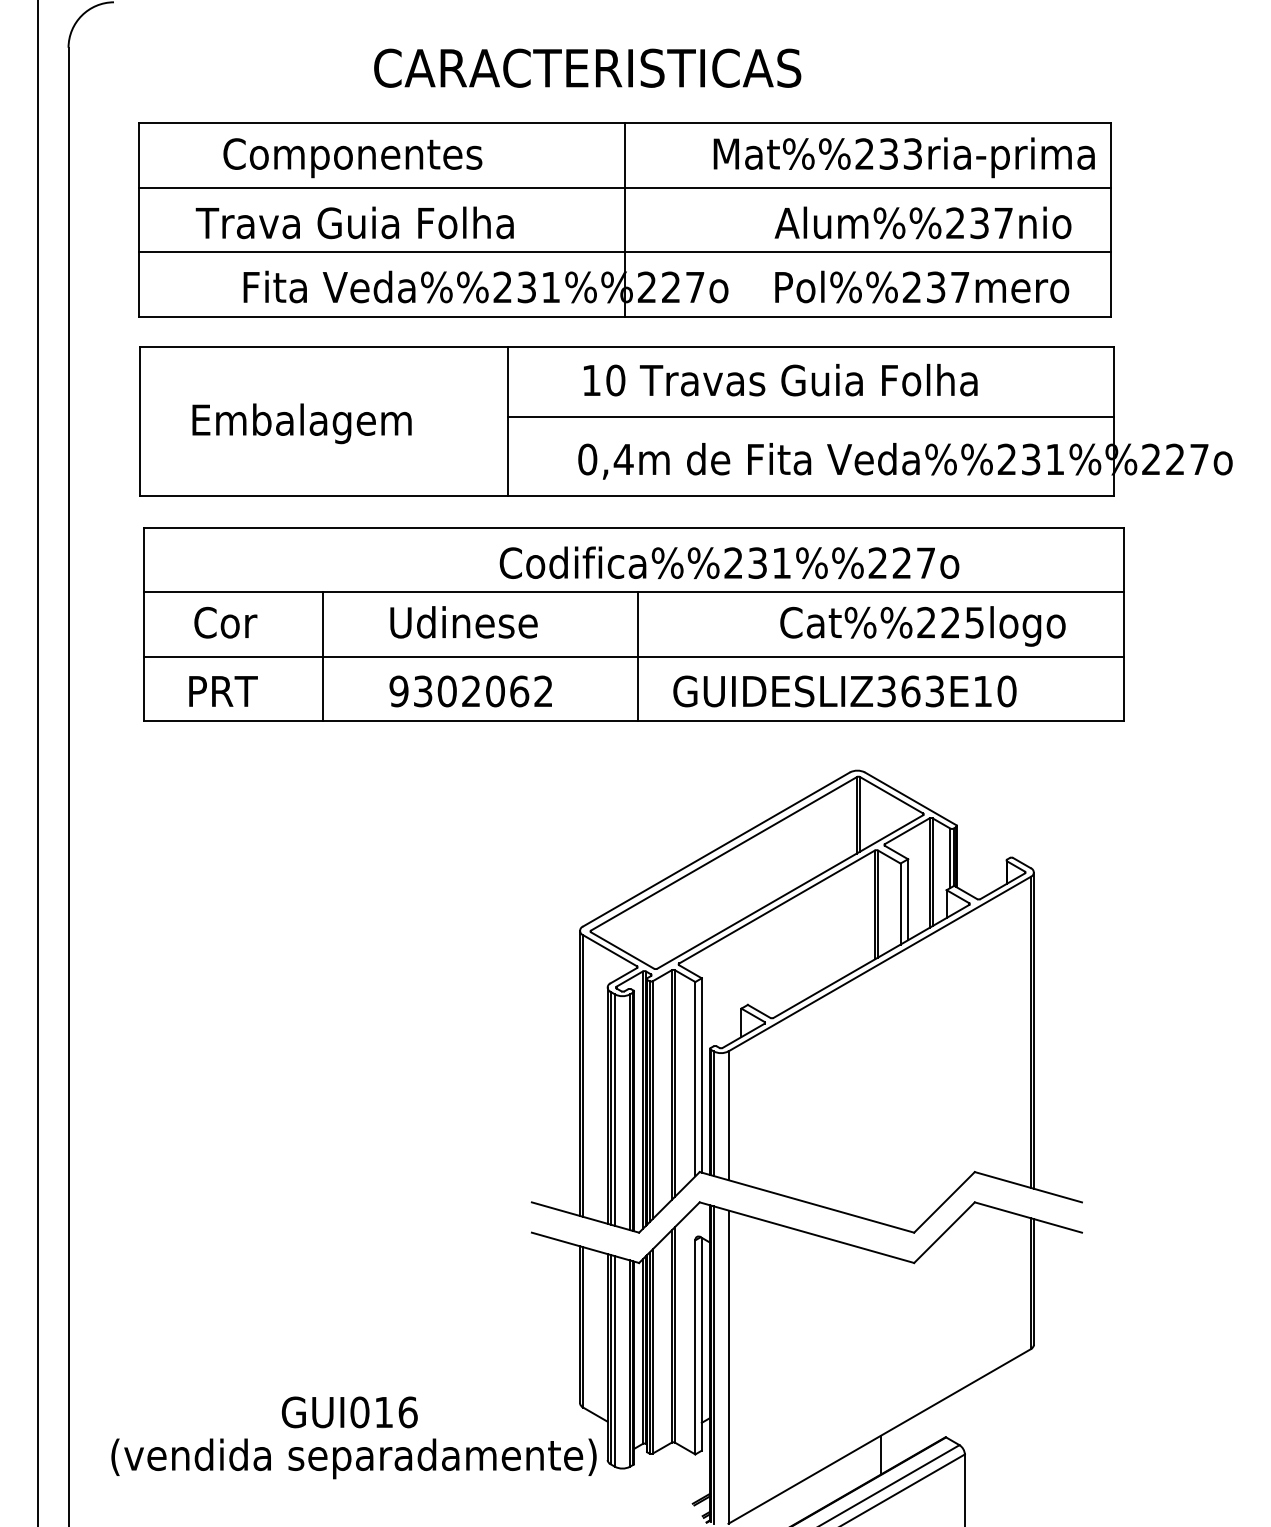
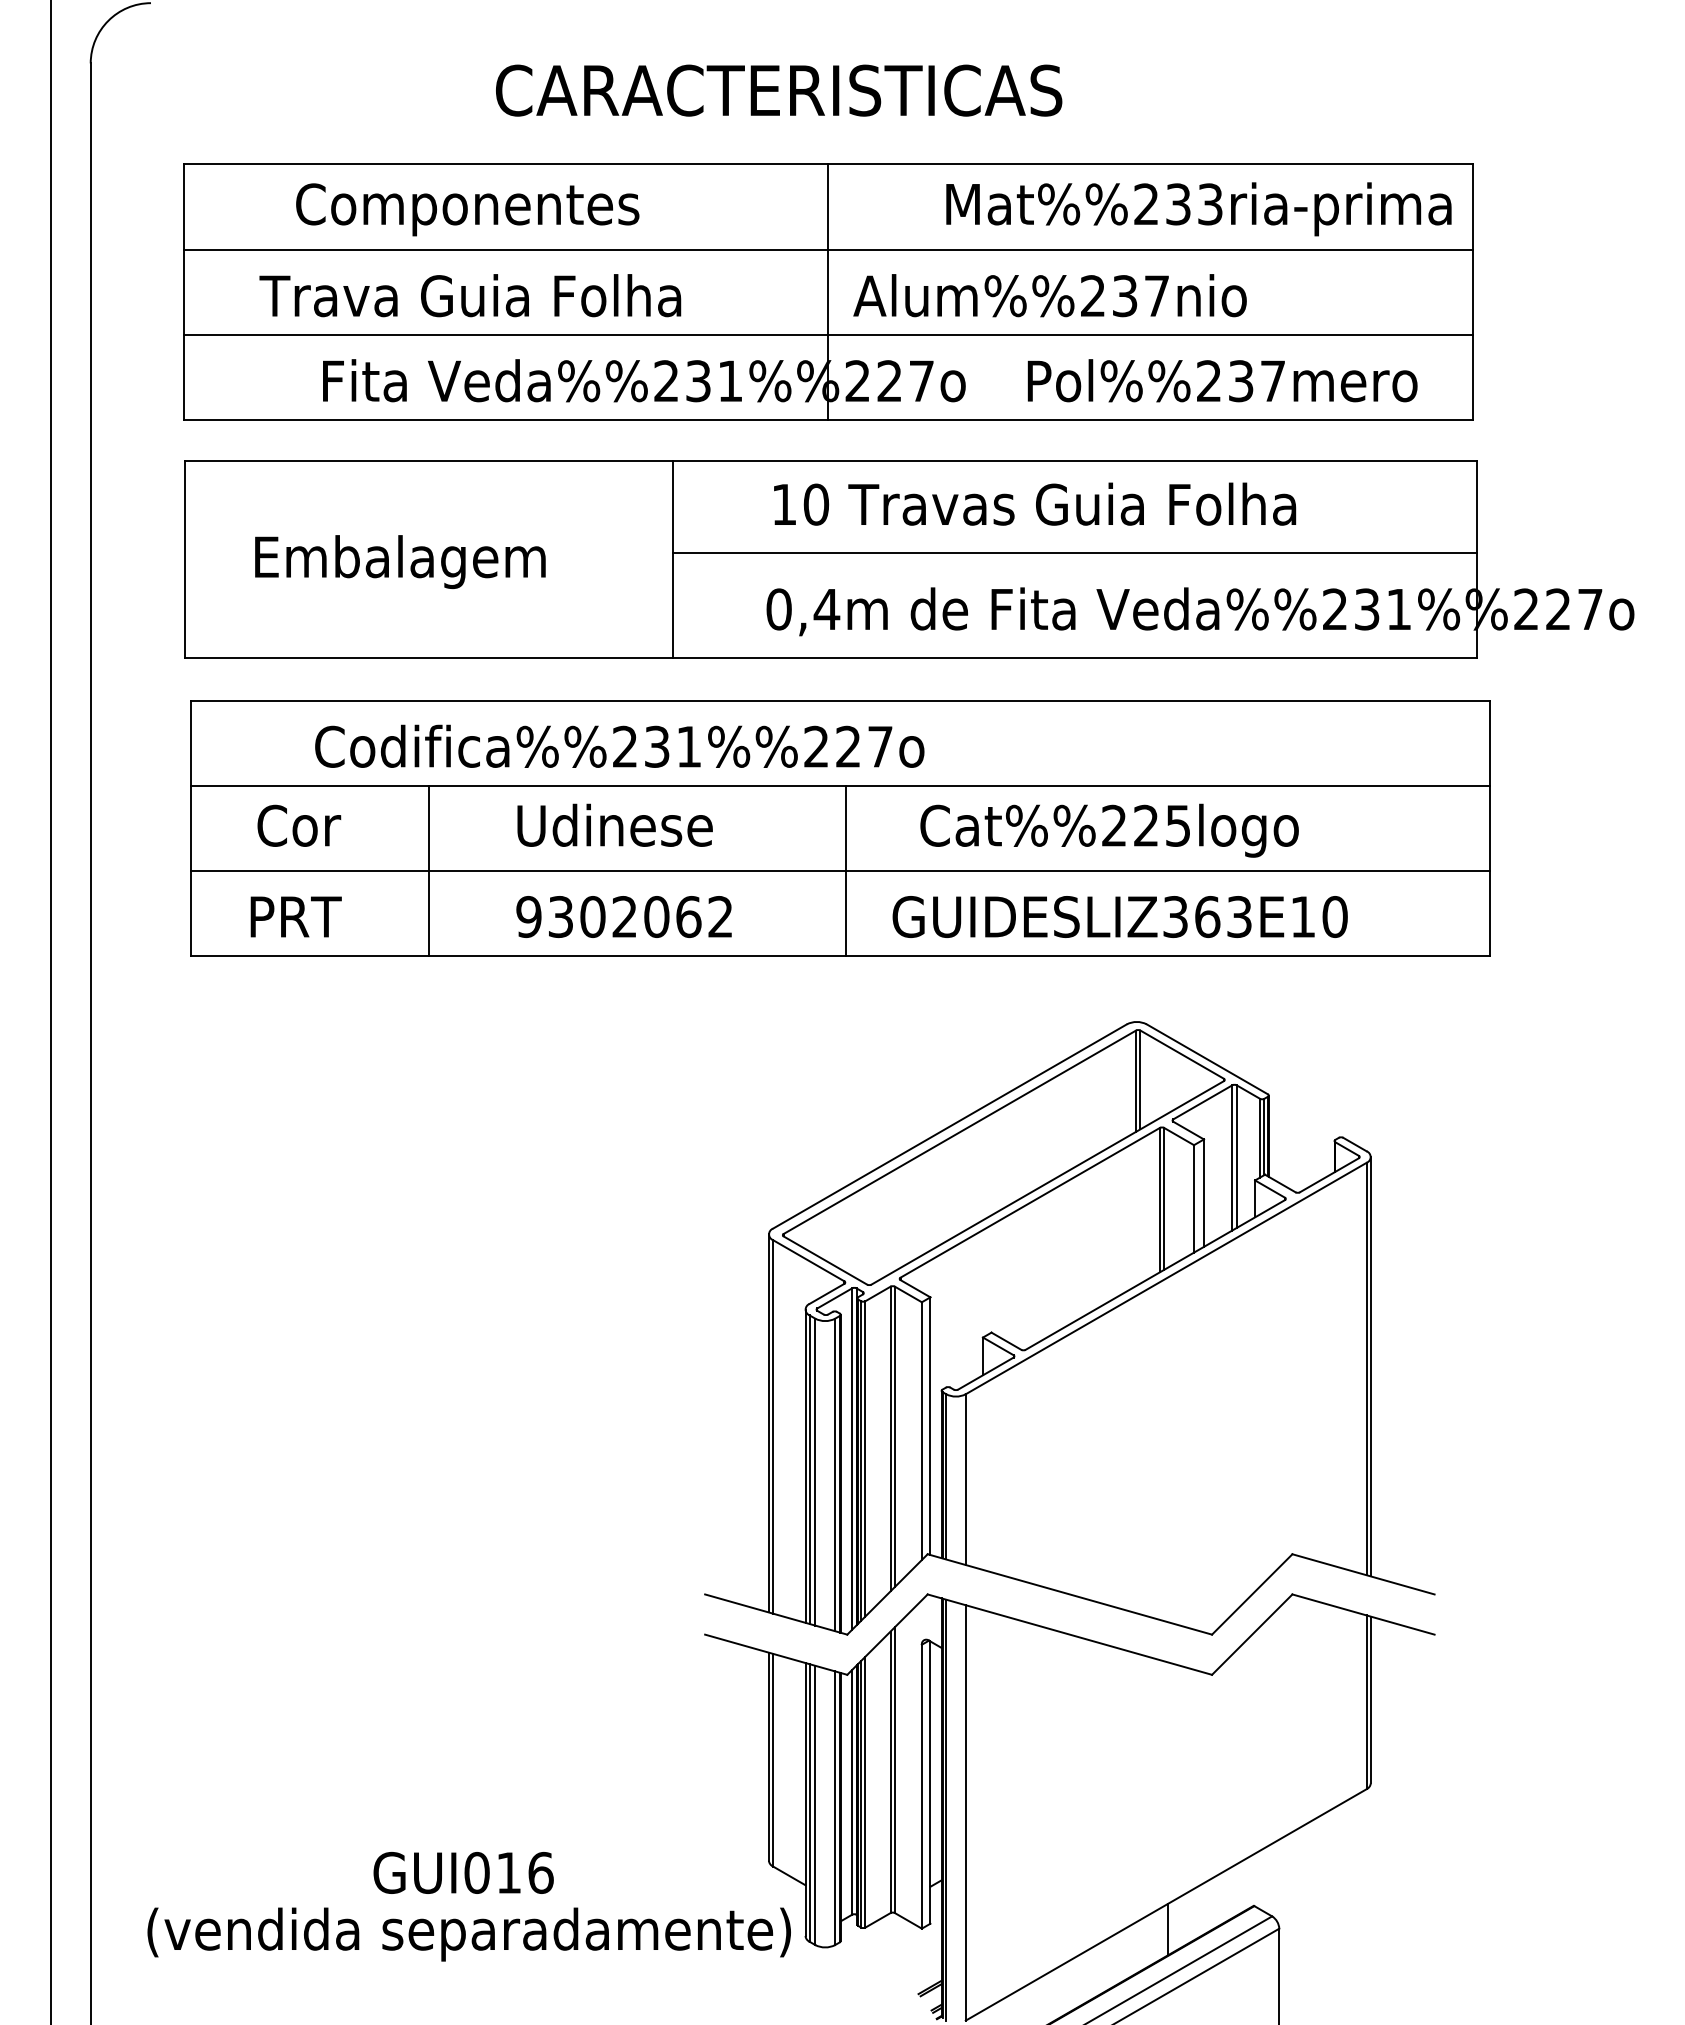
text: (922, 222) -> (1049, 295), moved
text: (729, 562) -> (619, 745), moved
text: (922, 626) -> (1109, 830), moved

